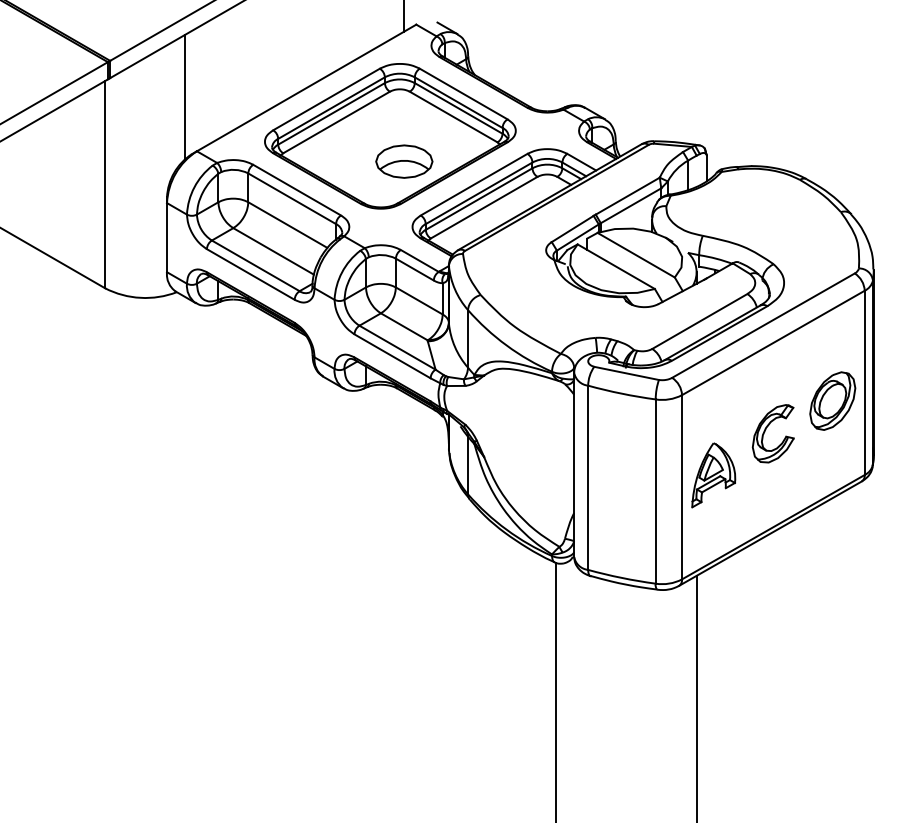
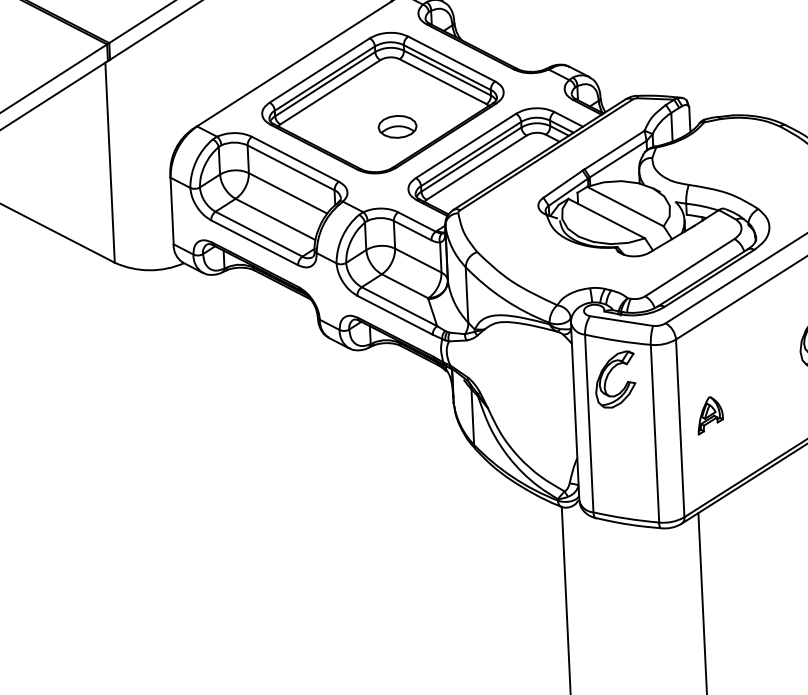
line: (184, 96) -> (182, 74), removed
part: (404, 161) -> (397, 126), size x0.7
part: (765, 432) -> (607, 378), moved
part: (713, 475) -> (710, 415), size x0.6

